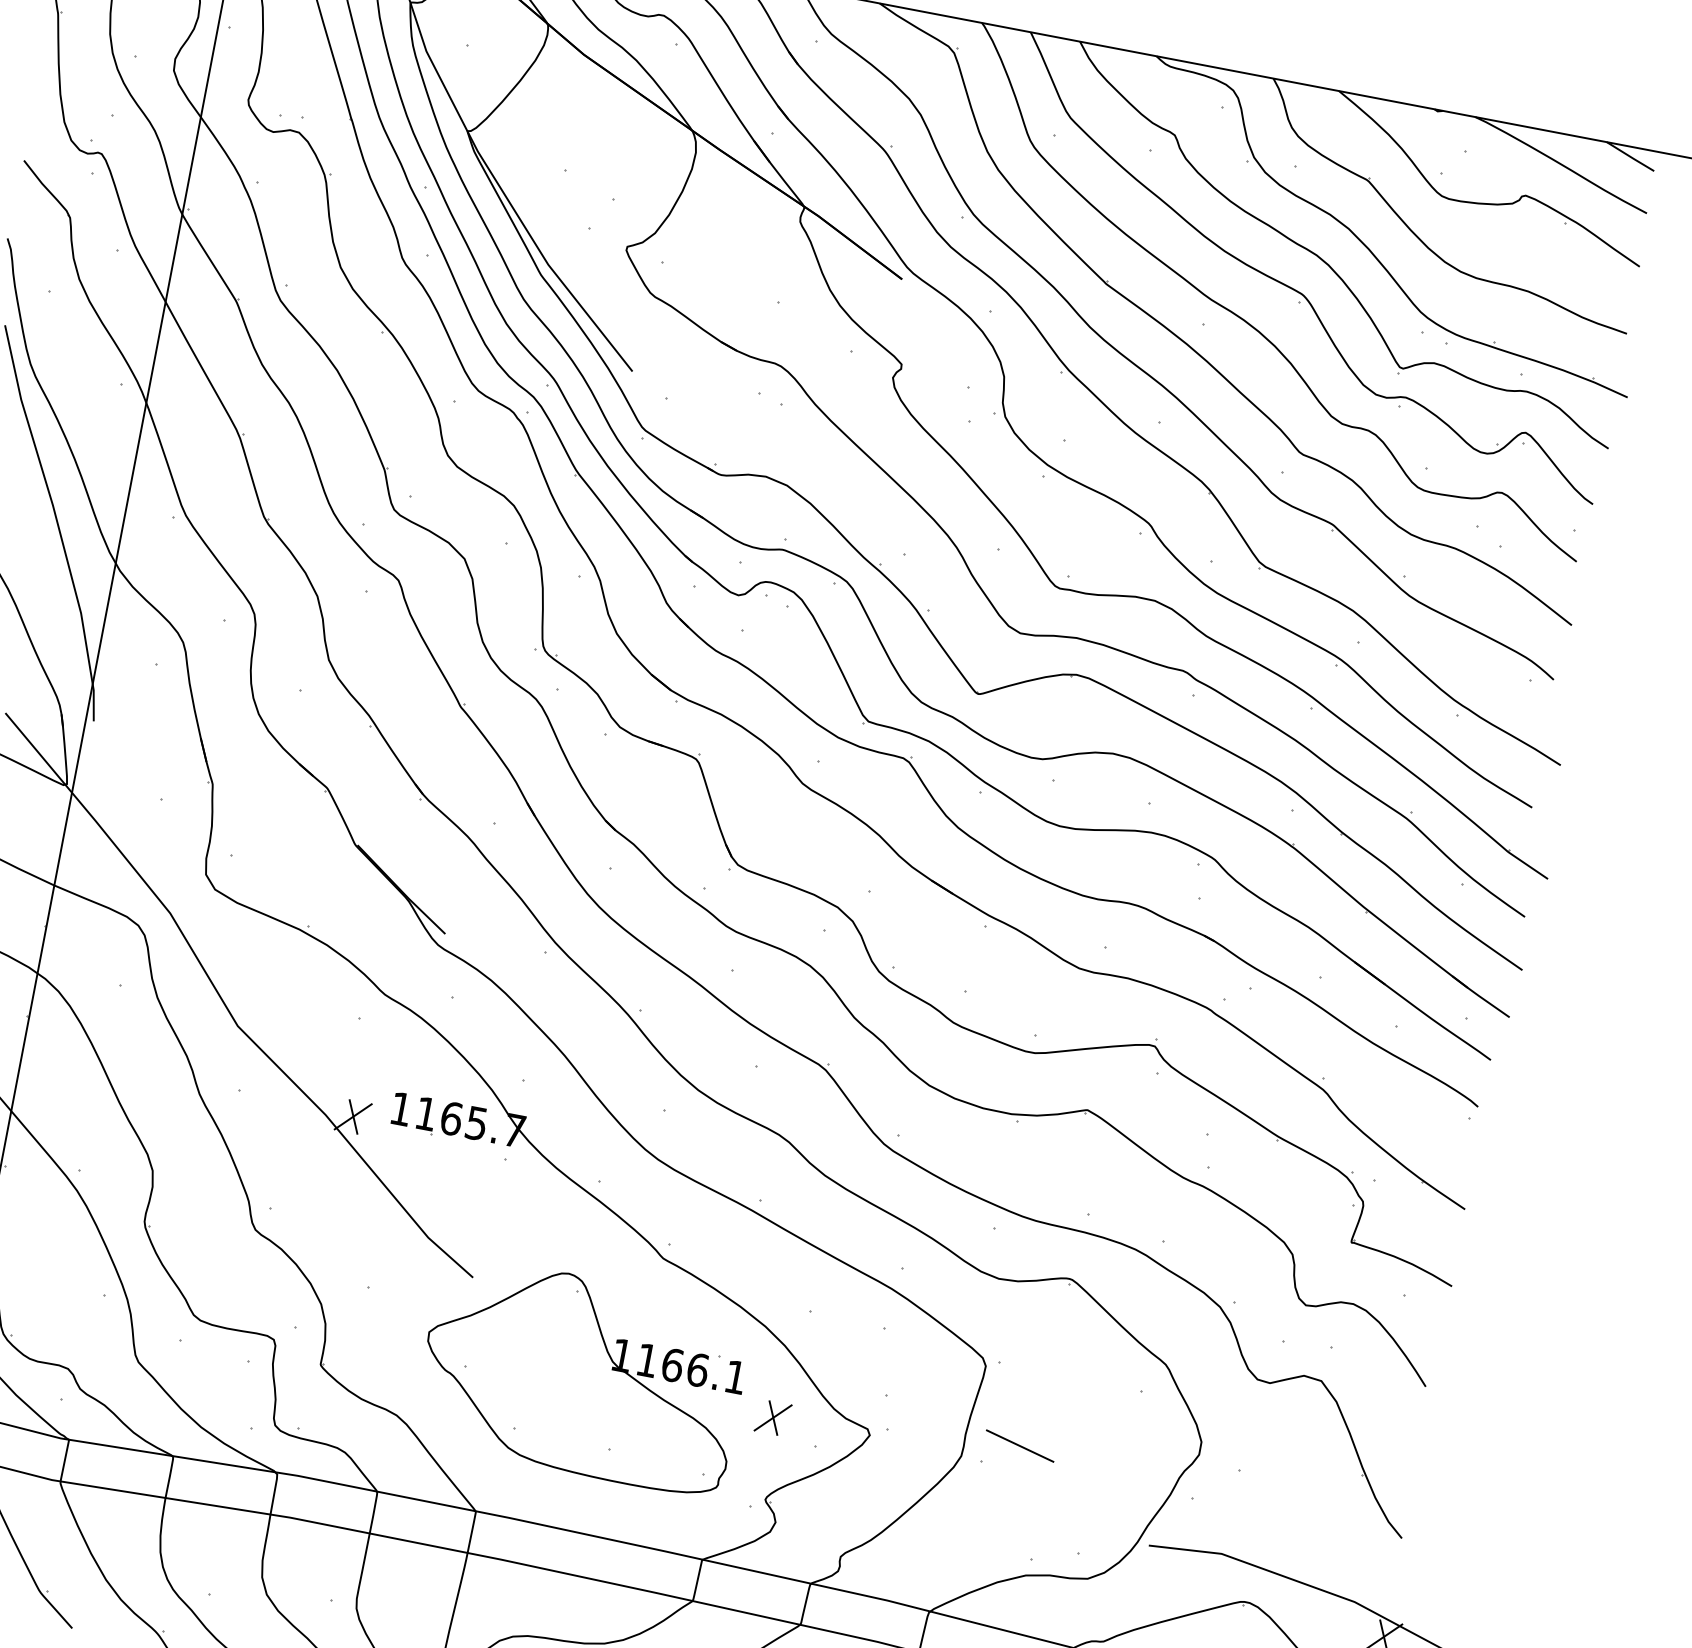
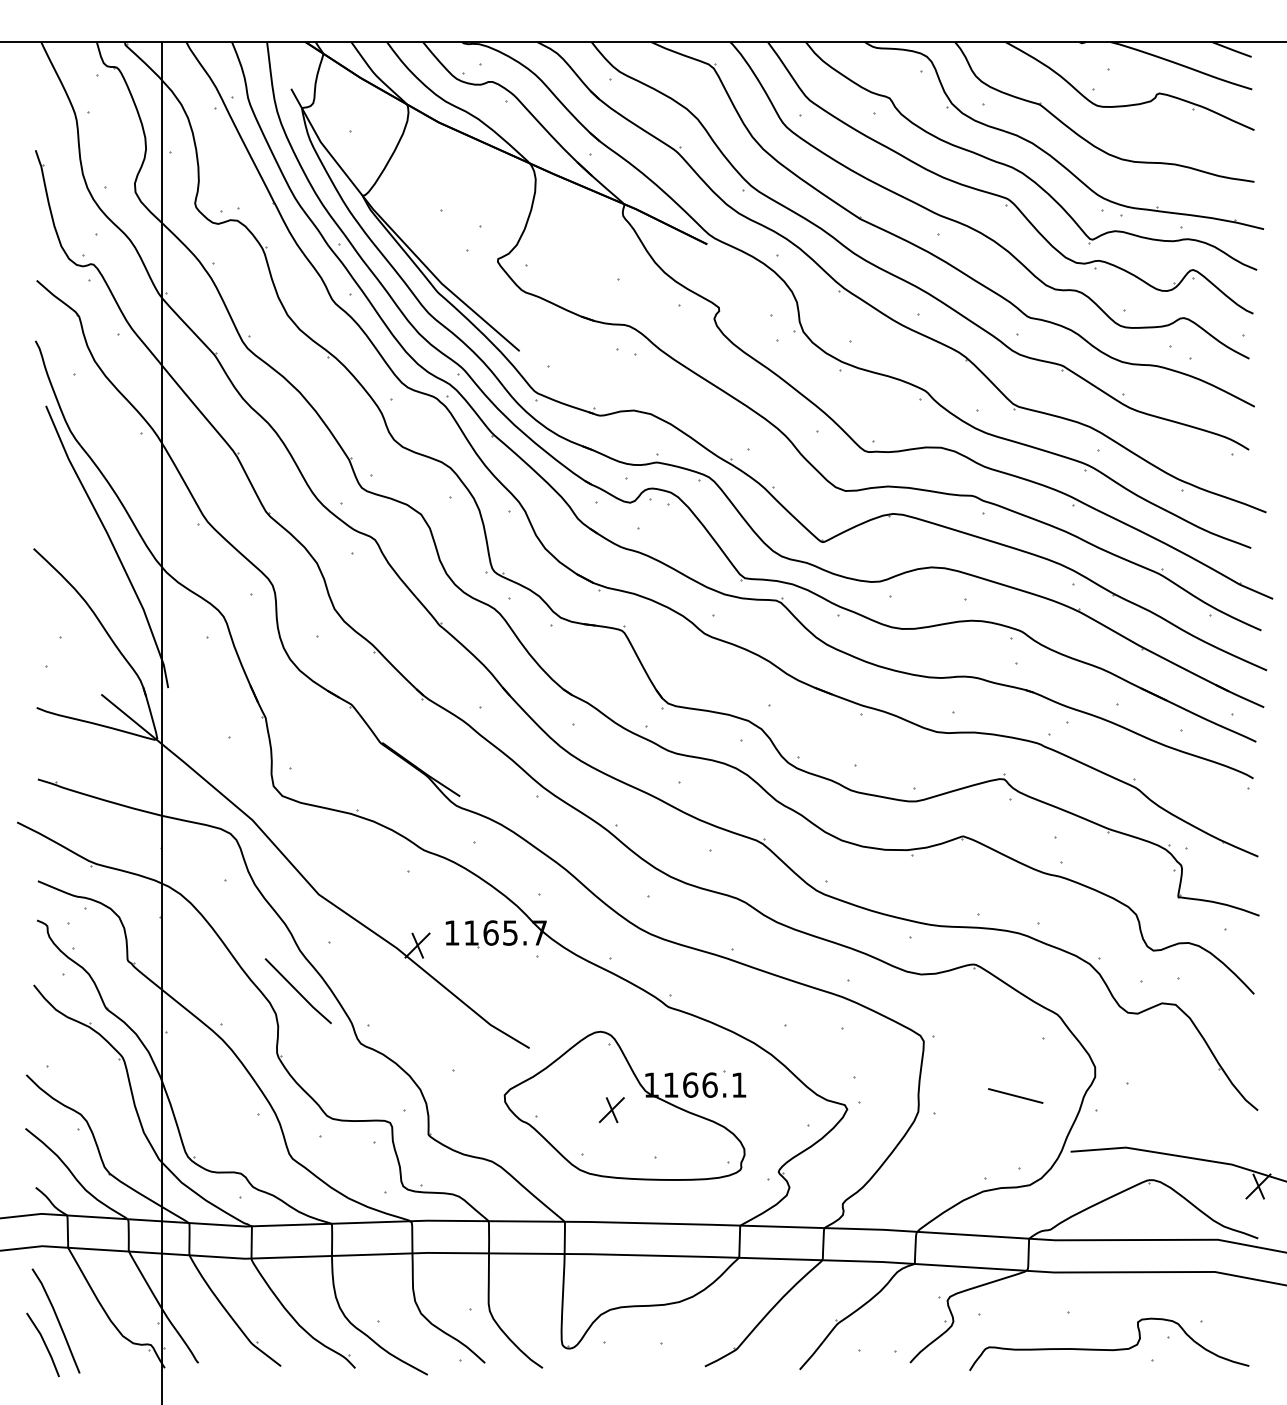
line: (186, 1145) -> (297, 990), added
part: (772, 1418) -> (611, 1110), moved
line: (1019, 1445) -> (1015, 1095), moved

